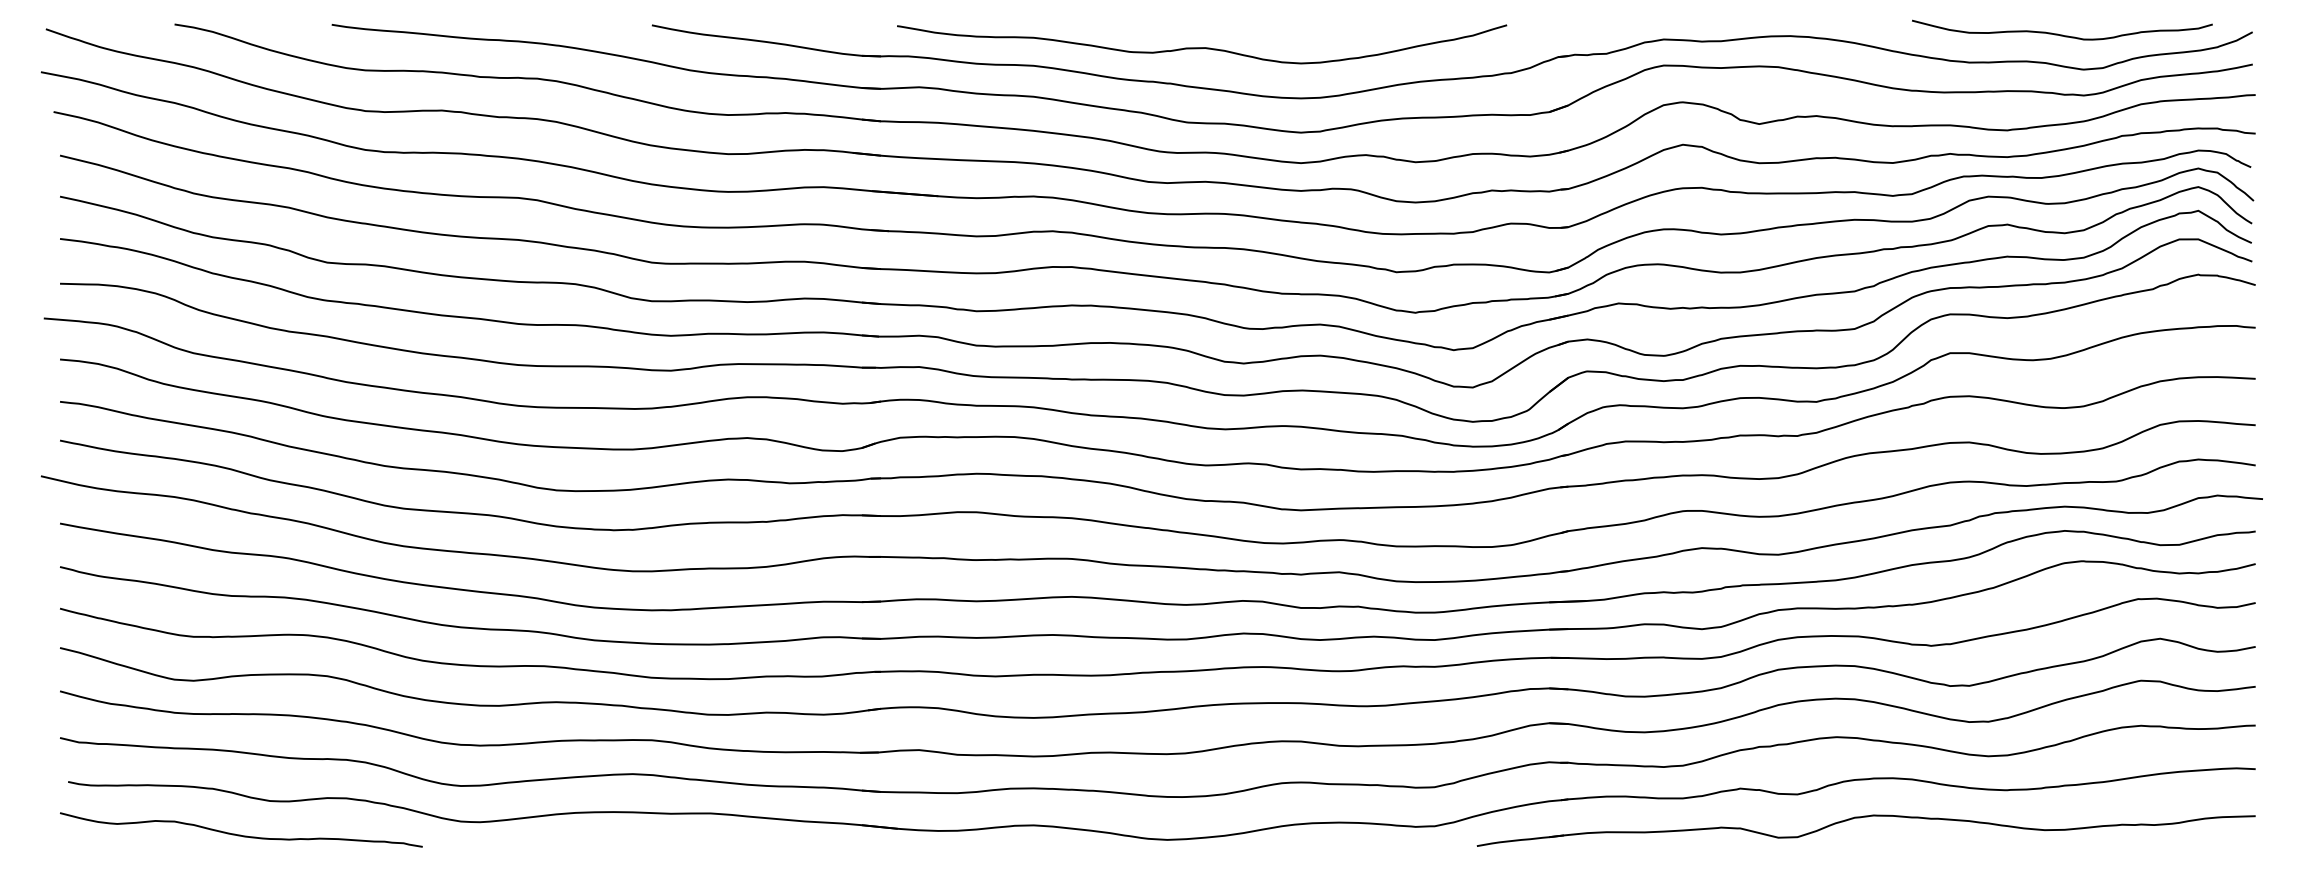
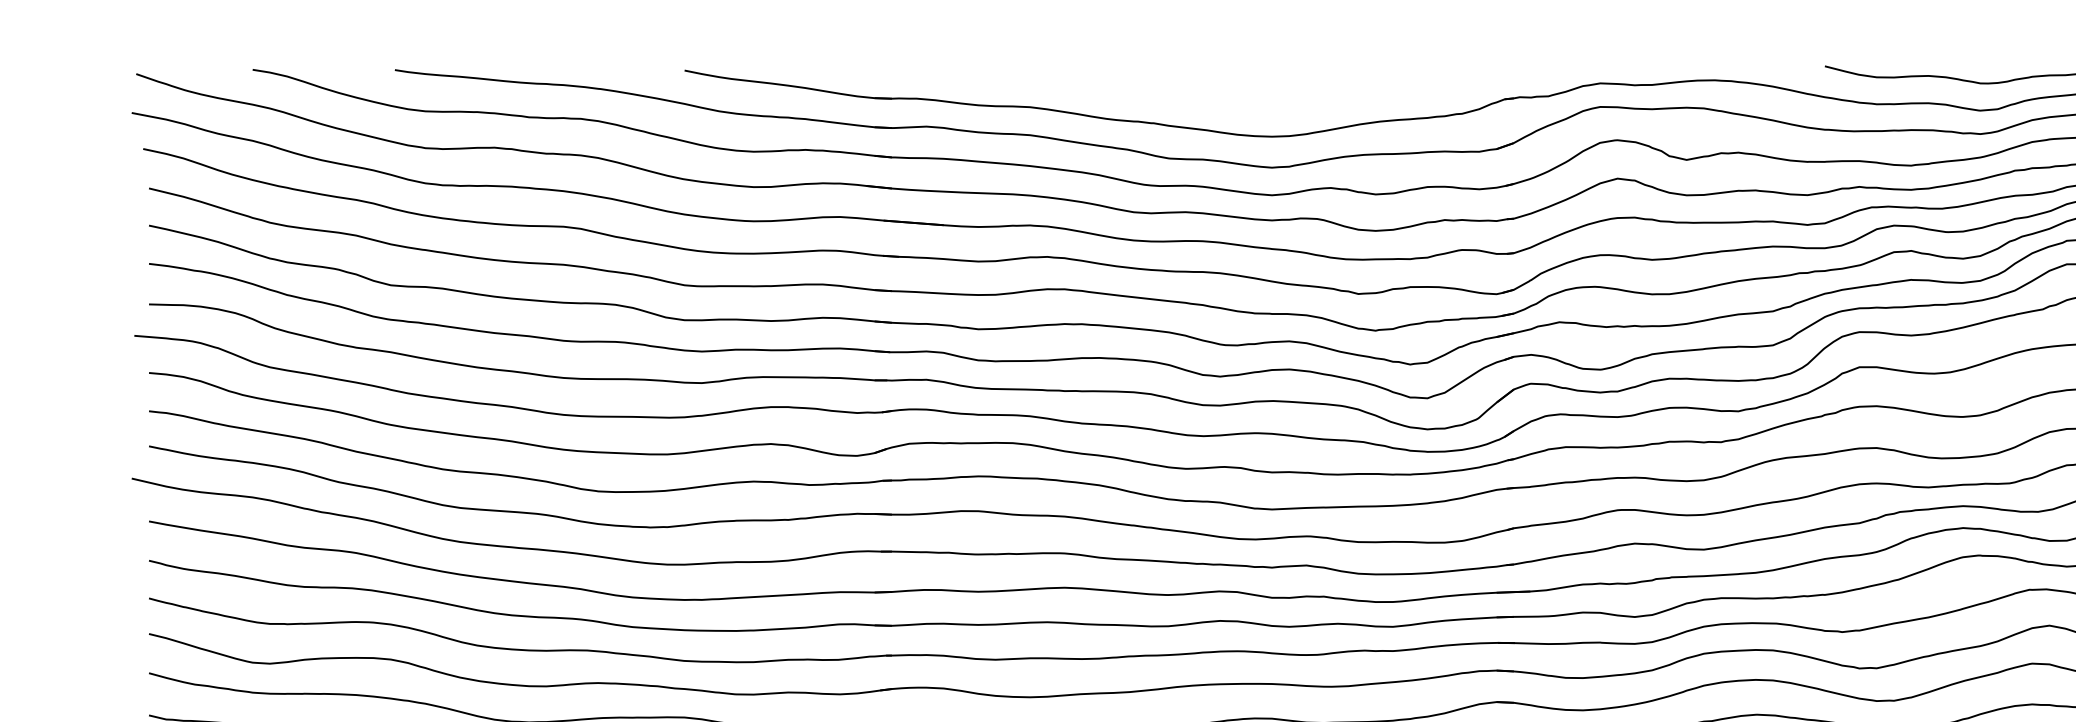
curve: (1202, 47) -> (1182, 90), removed

